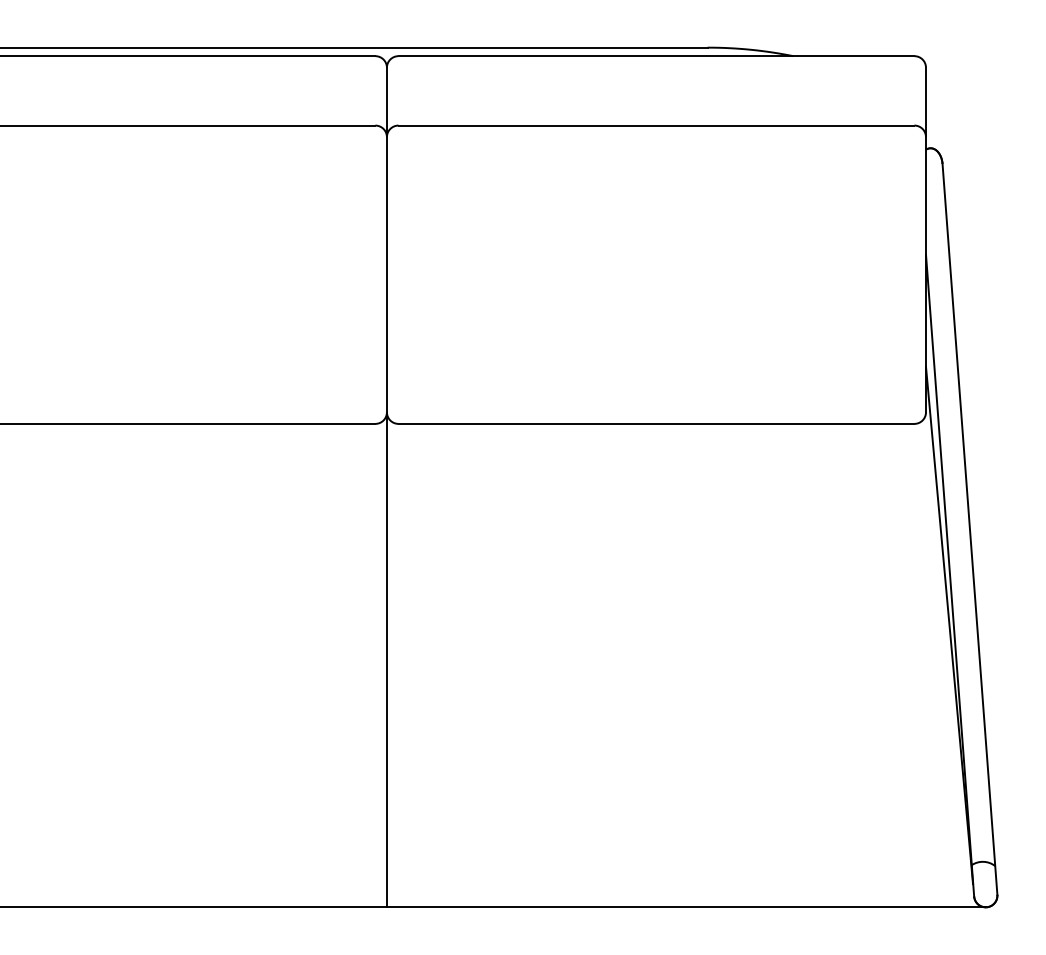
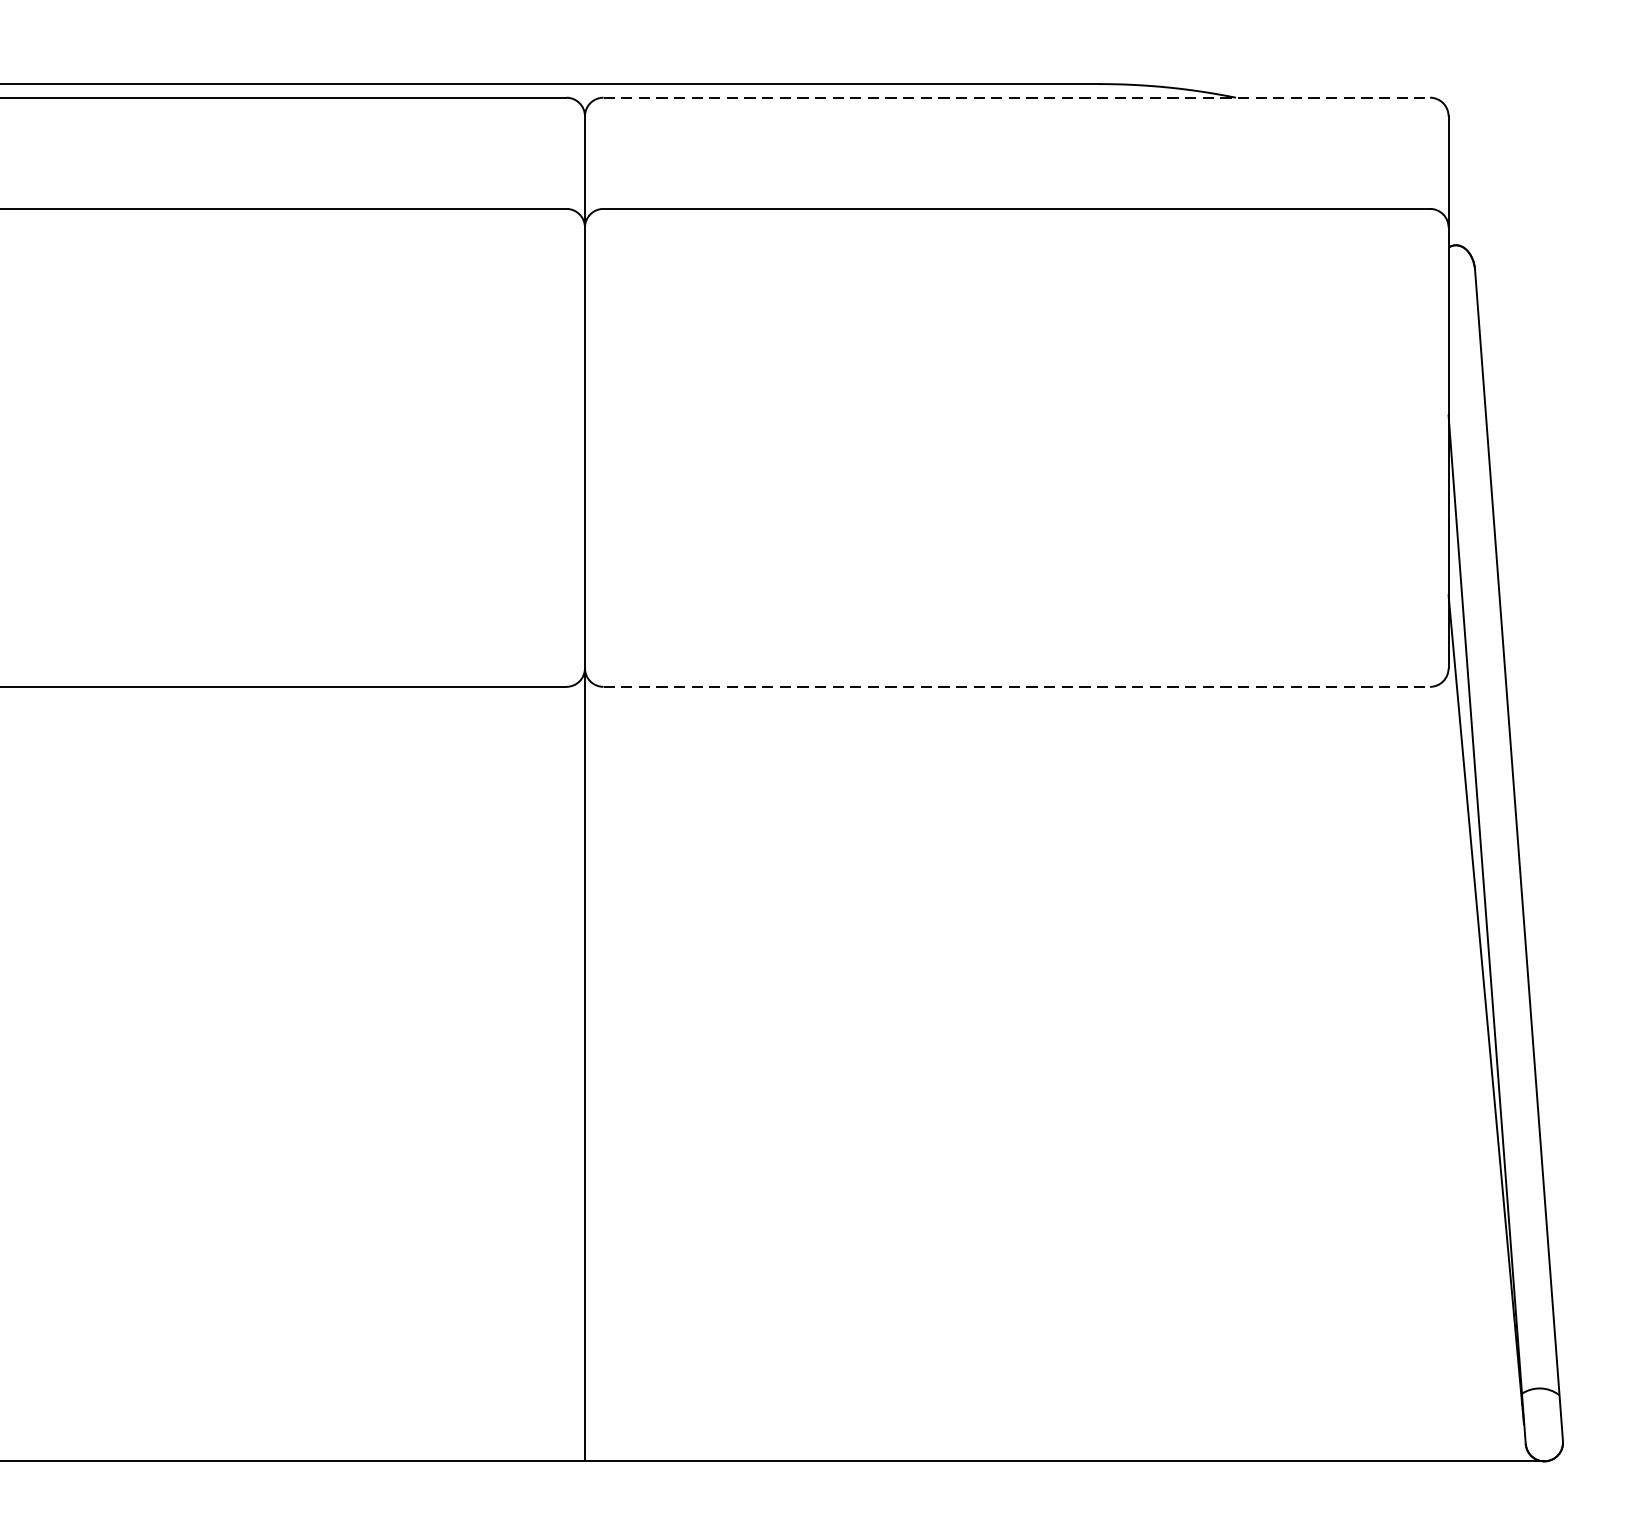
line: (656, 56) -> (1016, 98), solid -> dashed
line: (656, 423) -> (1016, 686), solid -> dashed

